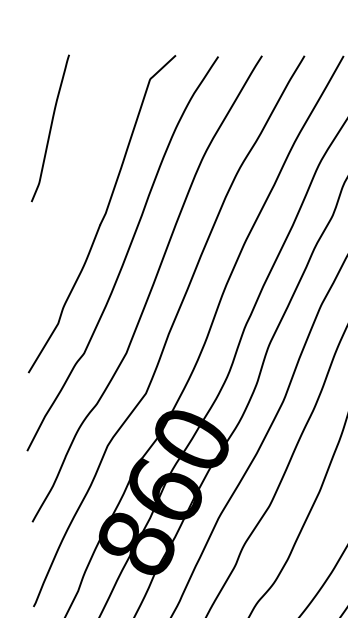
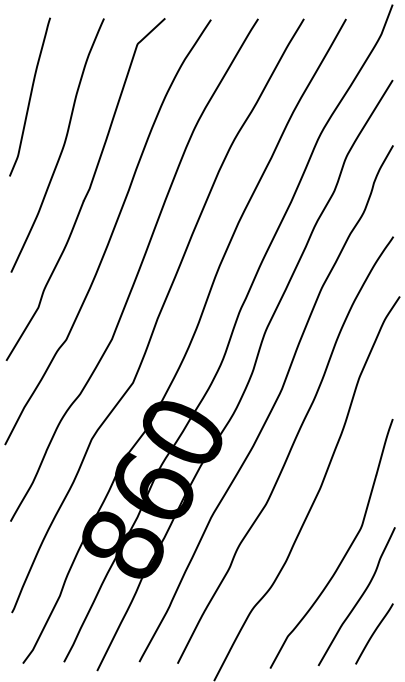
curve: (80, 174) -> (62, 146), added

